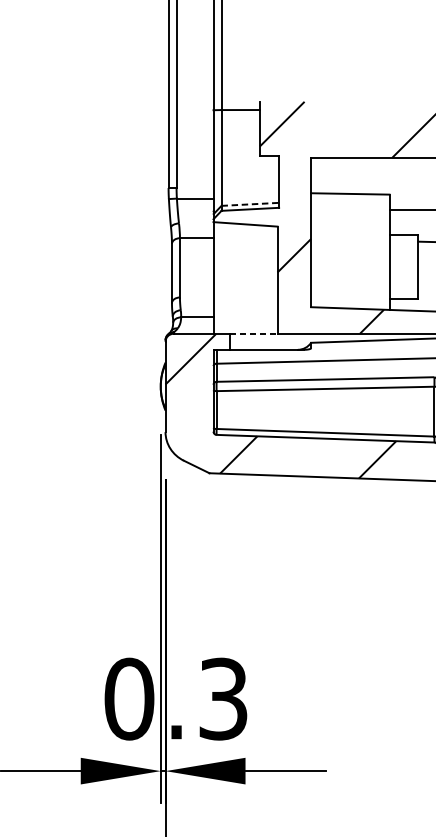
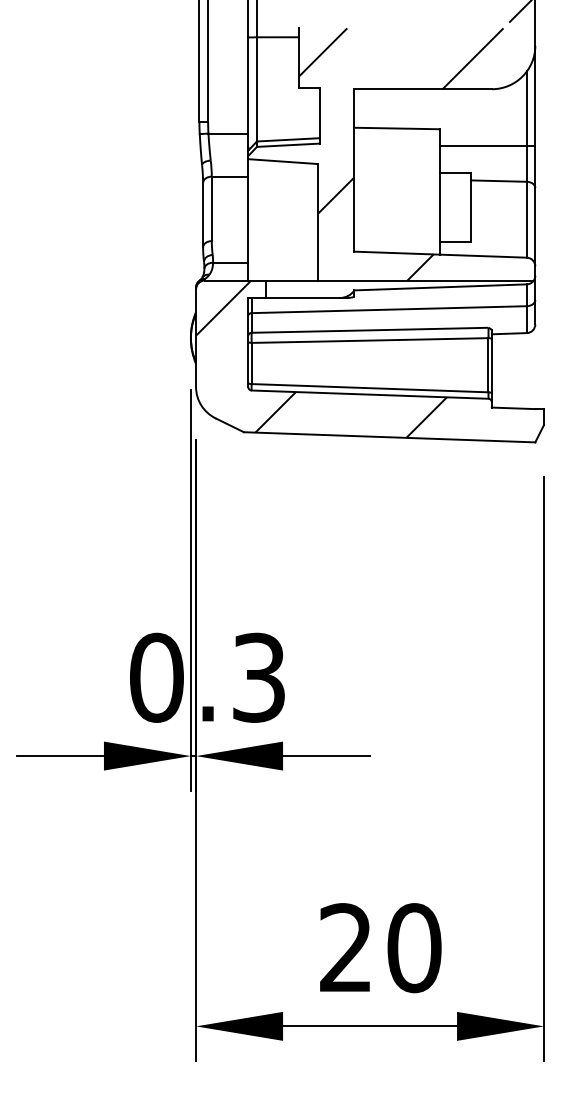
line: (250, 204) -> (288, 139), dashed -> solid
line: (254, 333) -> (292, 280), dashed -> solid

